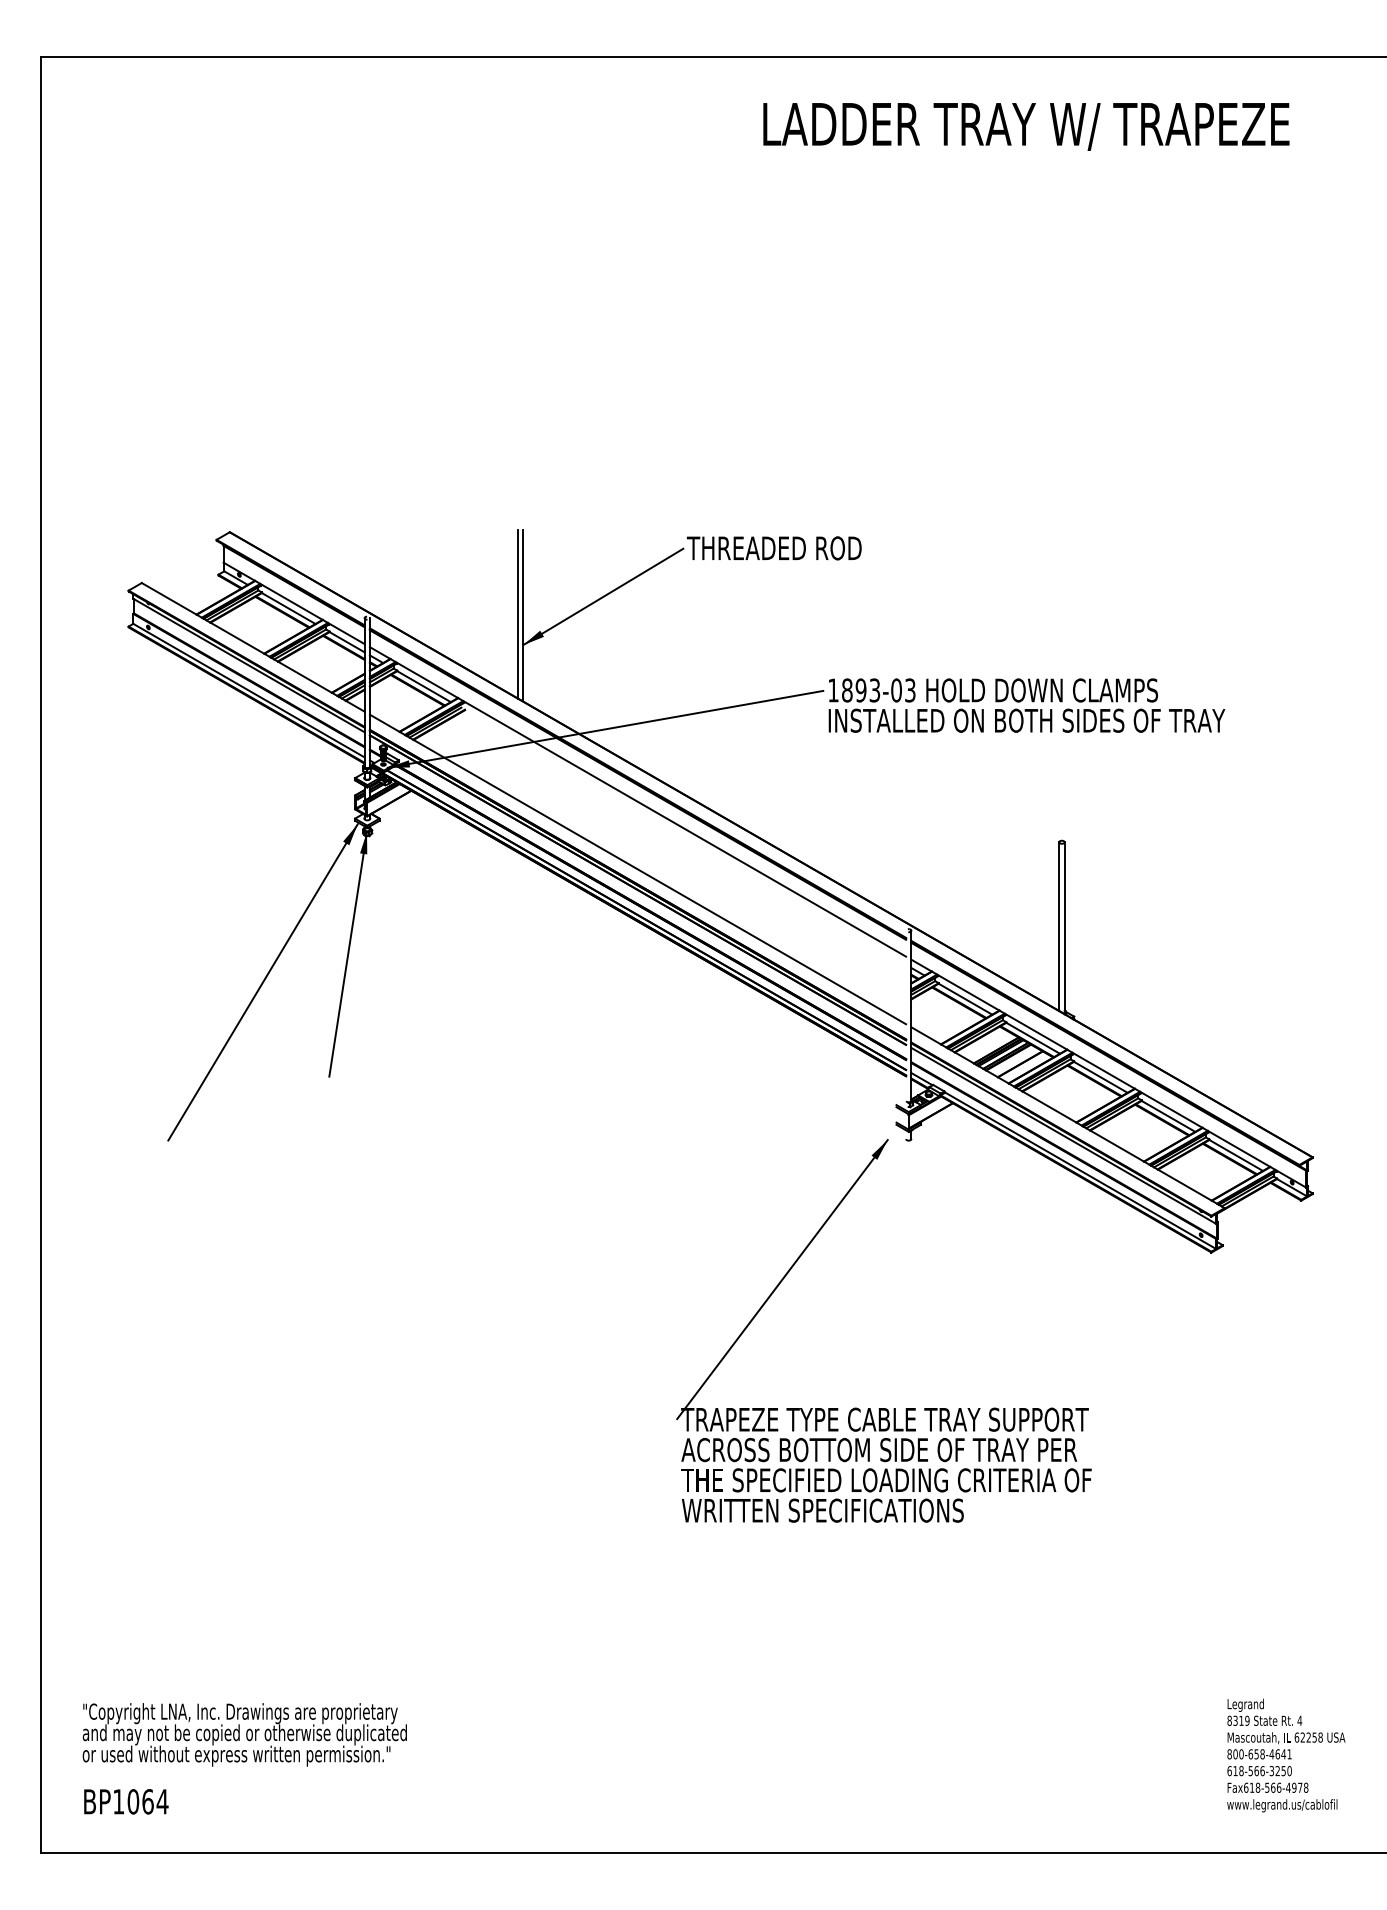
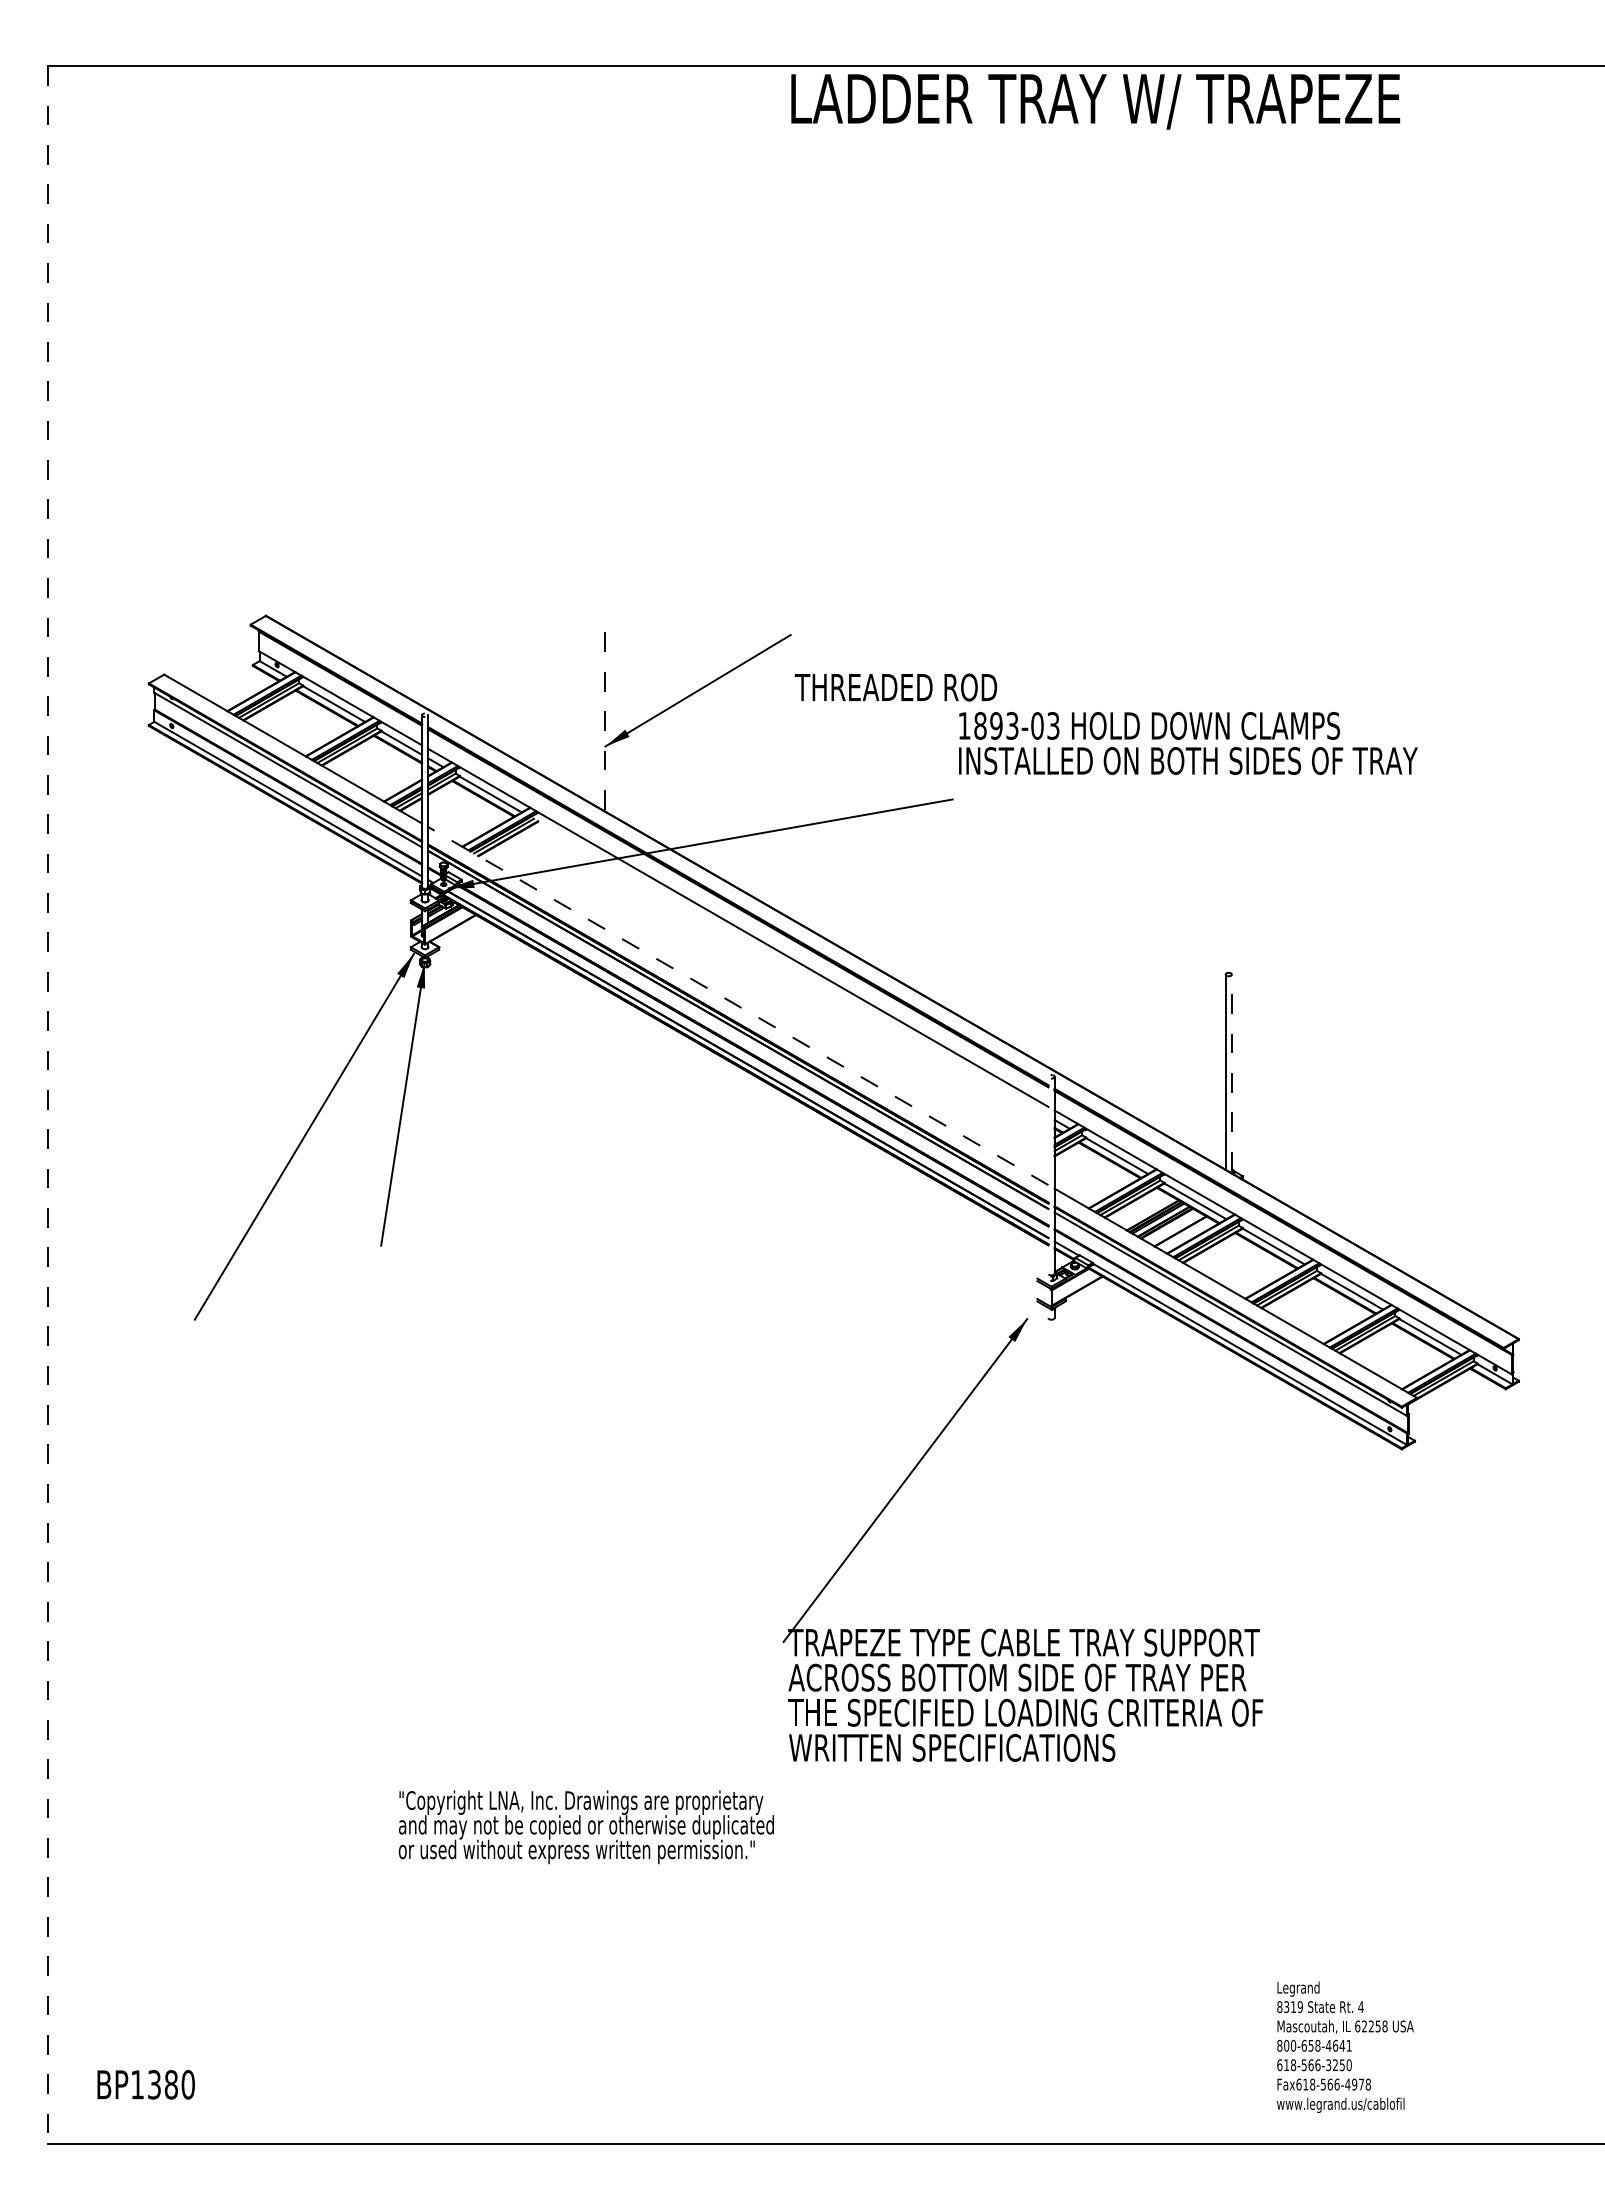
text: (1026, 126) -> (1095, 101), moved
text: (773, 548) -> (895, 687), moved
line: (518, 614) -> (599, 710), removed
line: (523, 614) -> (605, 710), solid -> dashed
text: (1027, 705) -> (1188, 743), moved
line: (637, 869) -> (737, 1005), solid -> dashed
line: (1064, 926) -> (1231, 1072), solid -> dashed
line: (41, 954) -> (48, 1104), solid -> dashed
text: (244, 1735) -> (585, 1827), moved
text: (1286, 1754) -> (1345, 2046), moved
text: (148, 1801) -> (171, 2084), BP1064 -> BP1380

